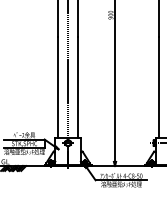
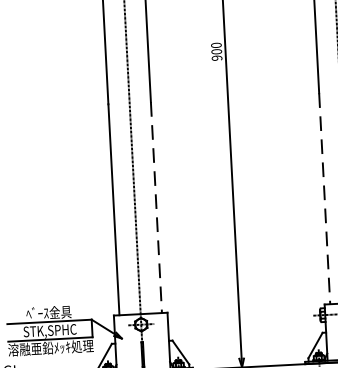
line: (78, 88) -> (157, 209), solid -> dashed
line: (158, 88) -> (324, 200), solid -> dashed

